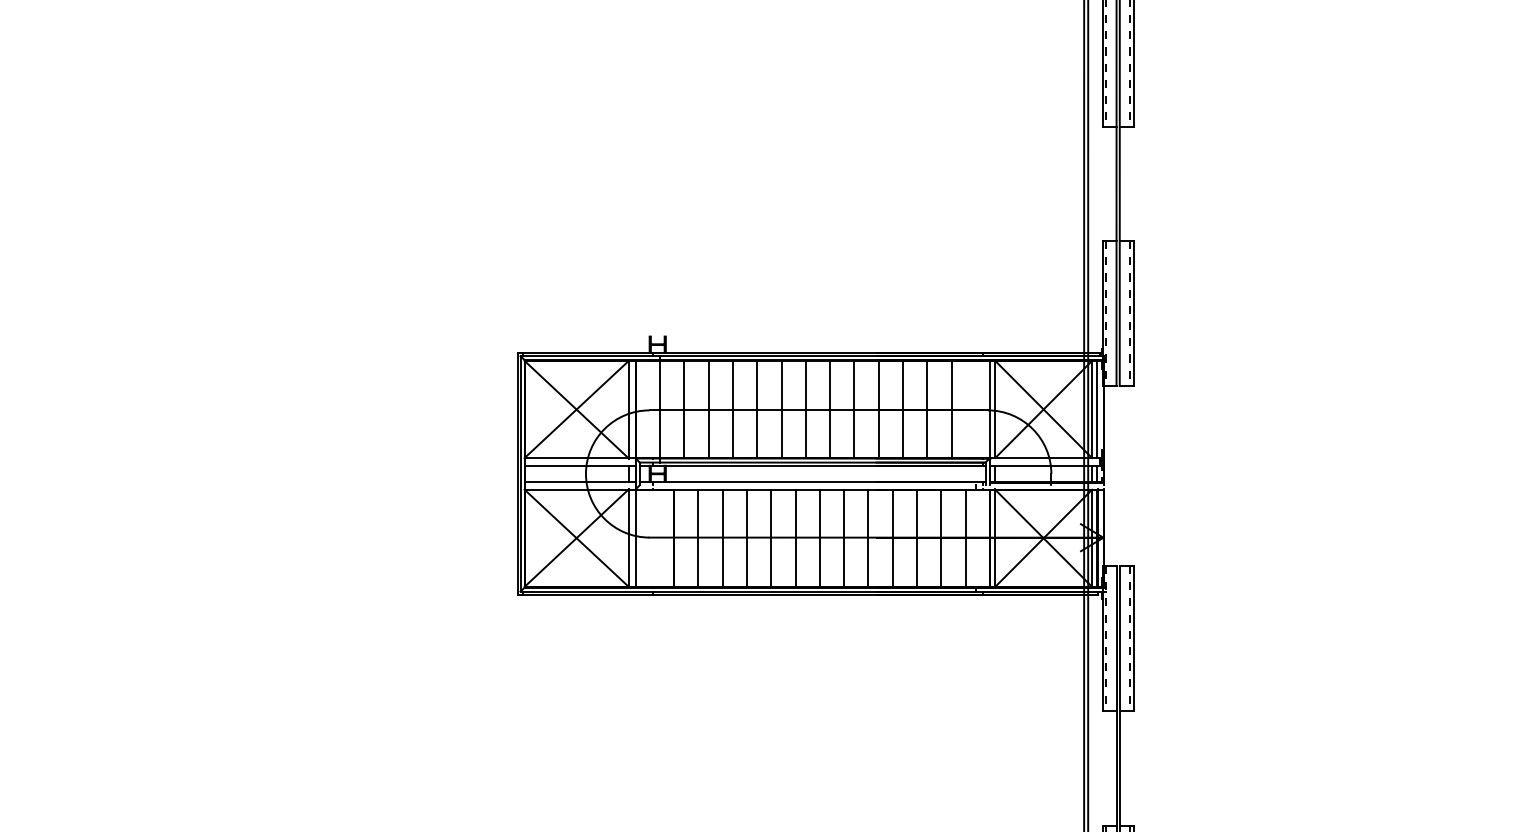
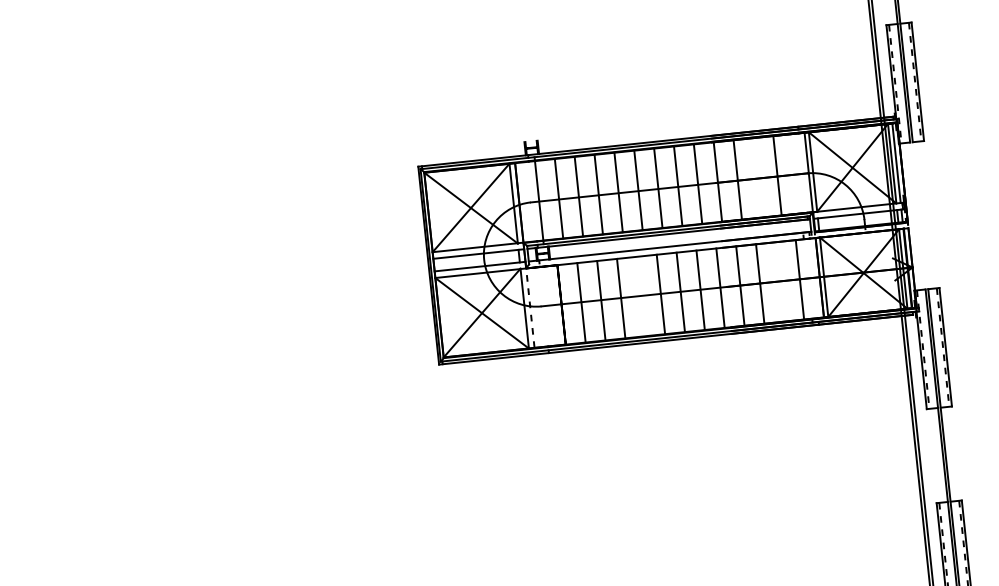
line: (927, 409) -> (757, 177), removed
line: (771, 537) -> (641, 295), removed
line: (941, 537) -> (780, 281), removed
line: (635, 538) -> (530, 308), solid -> dashed

